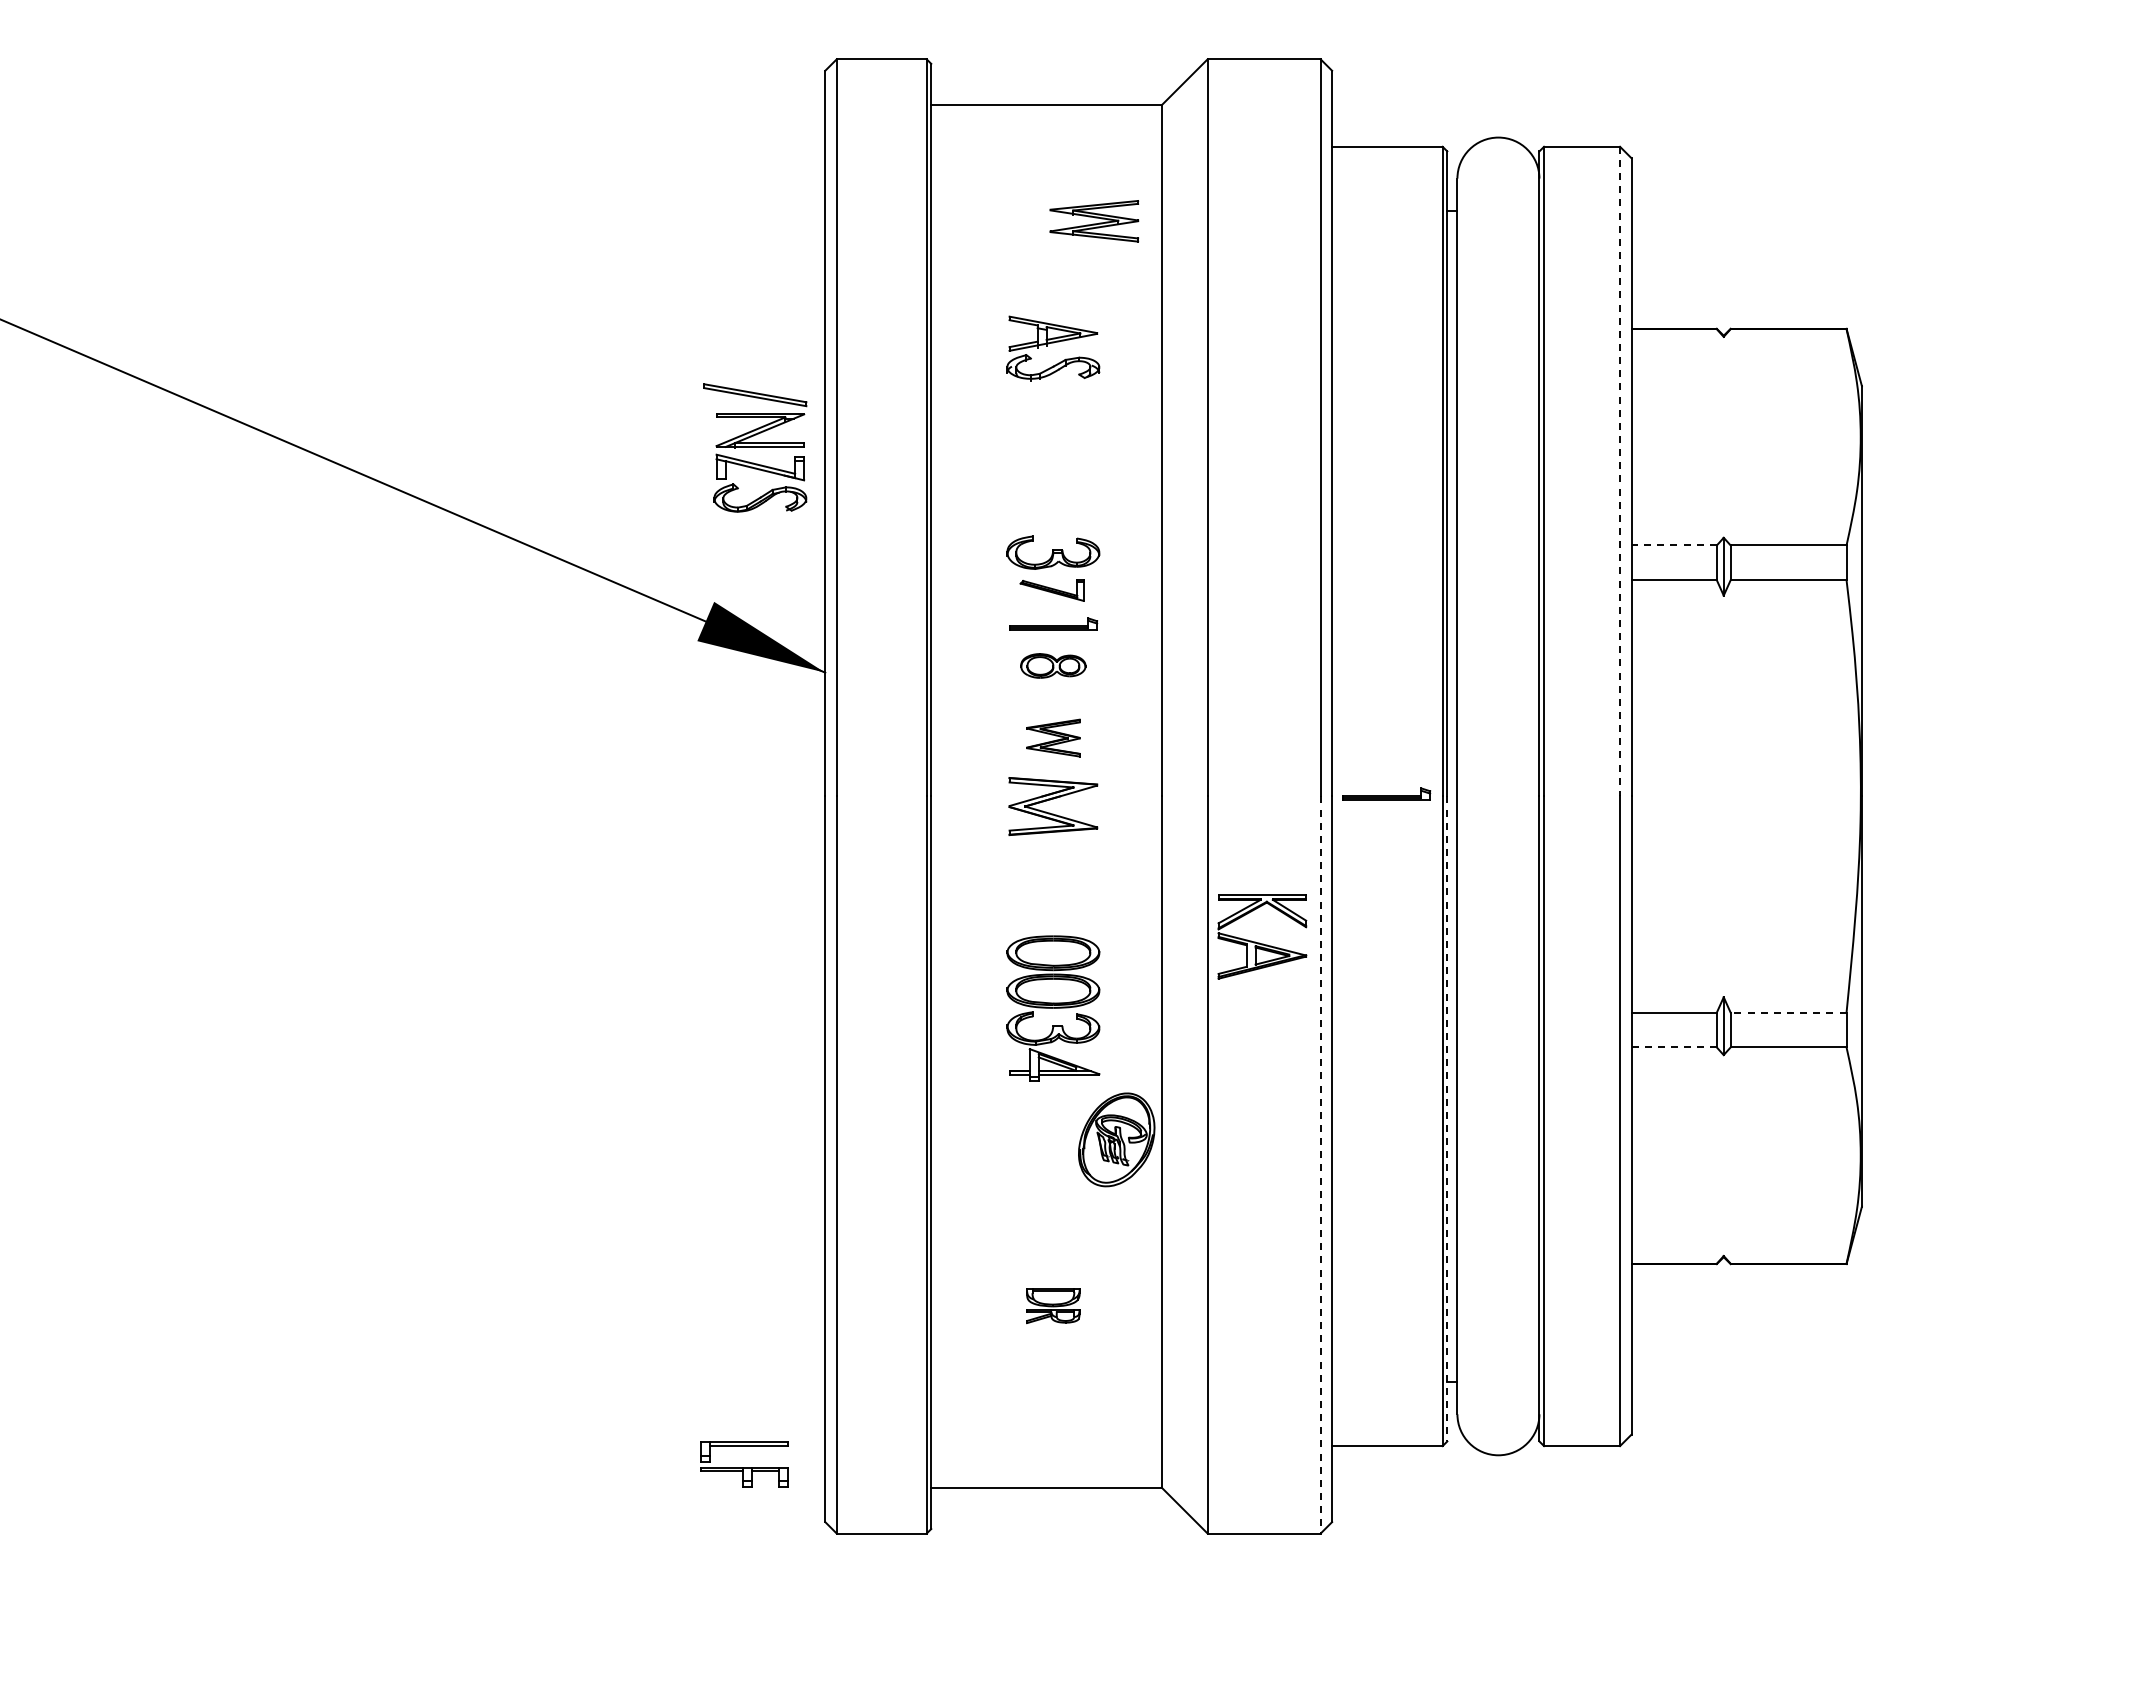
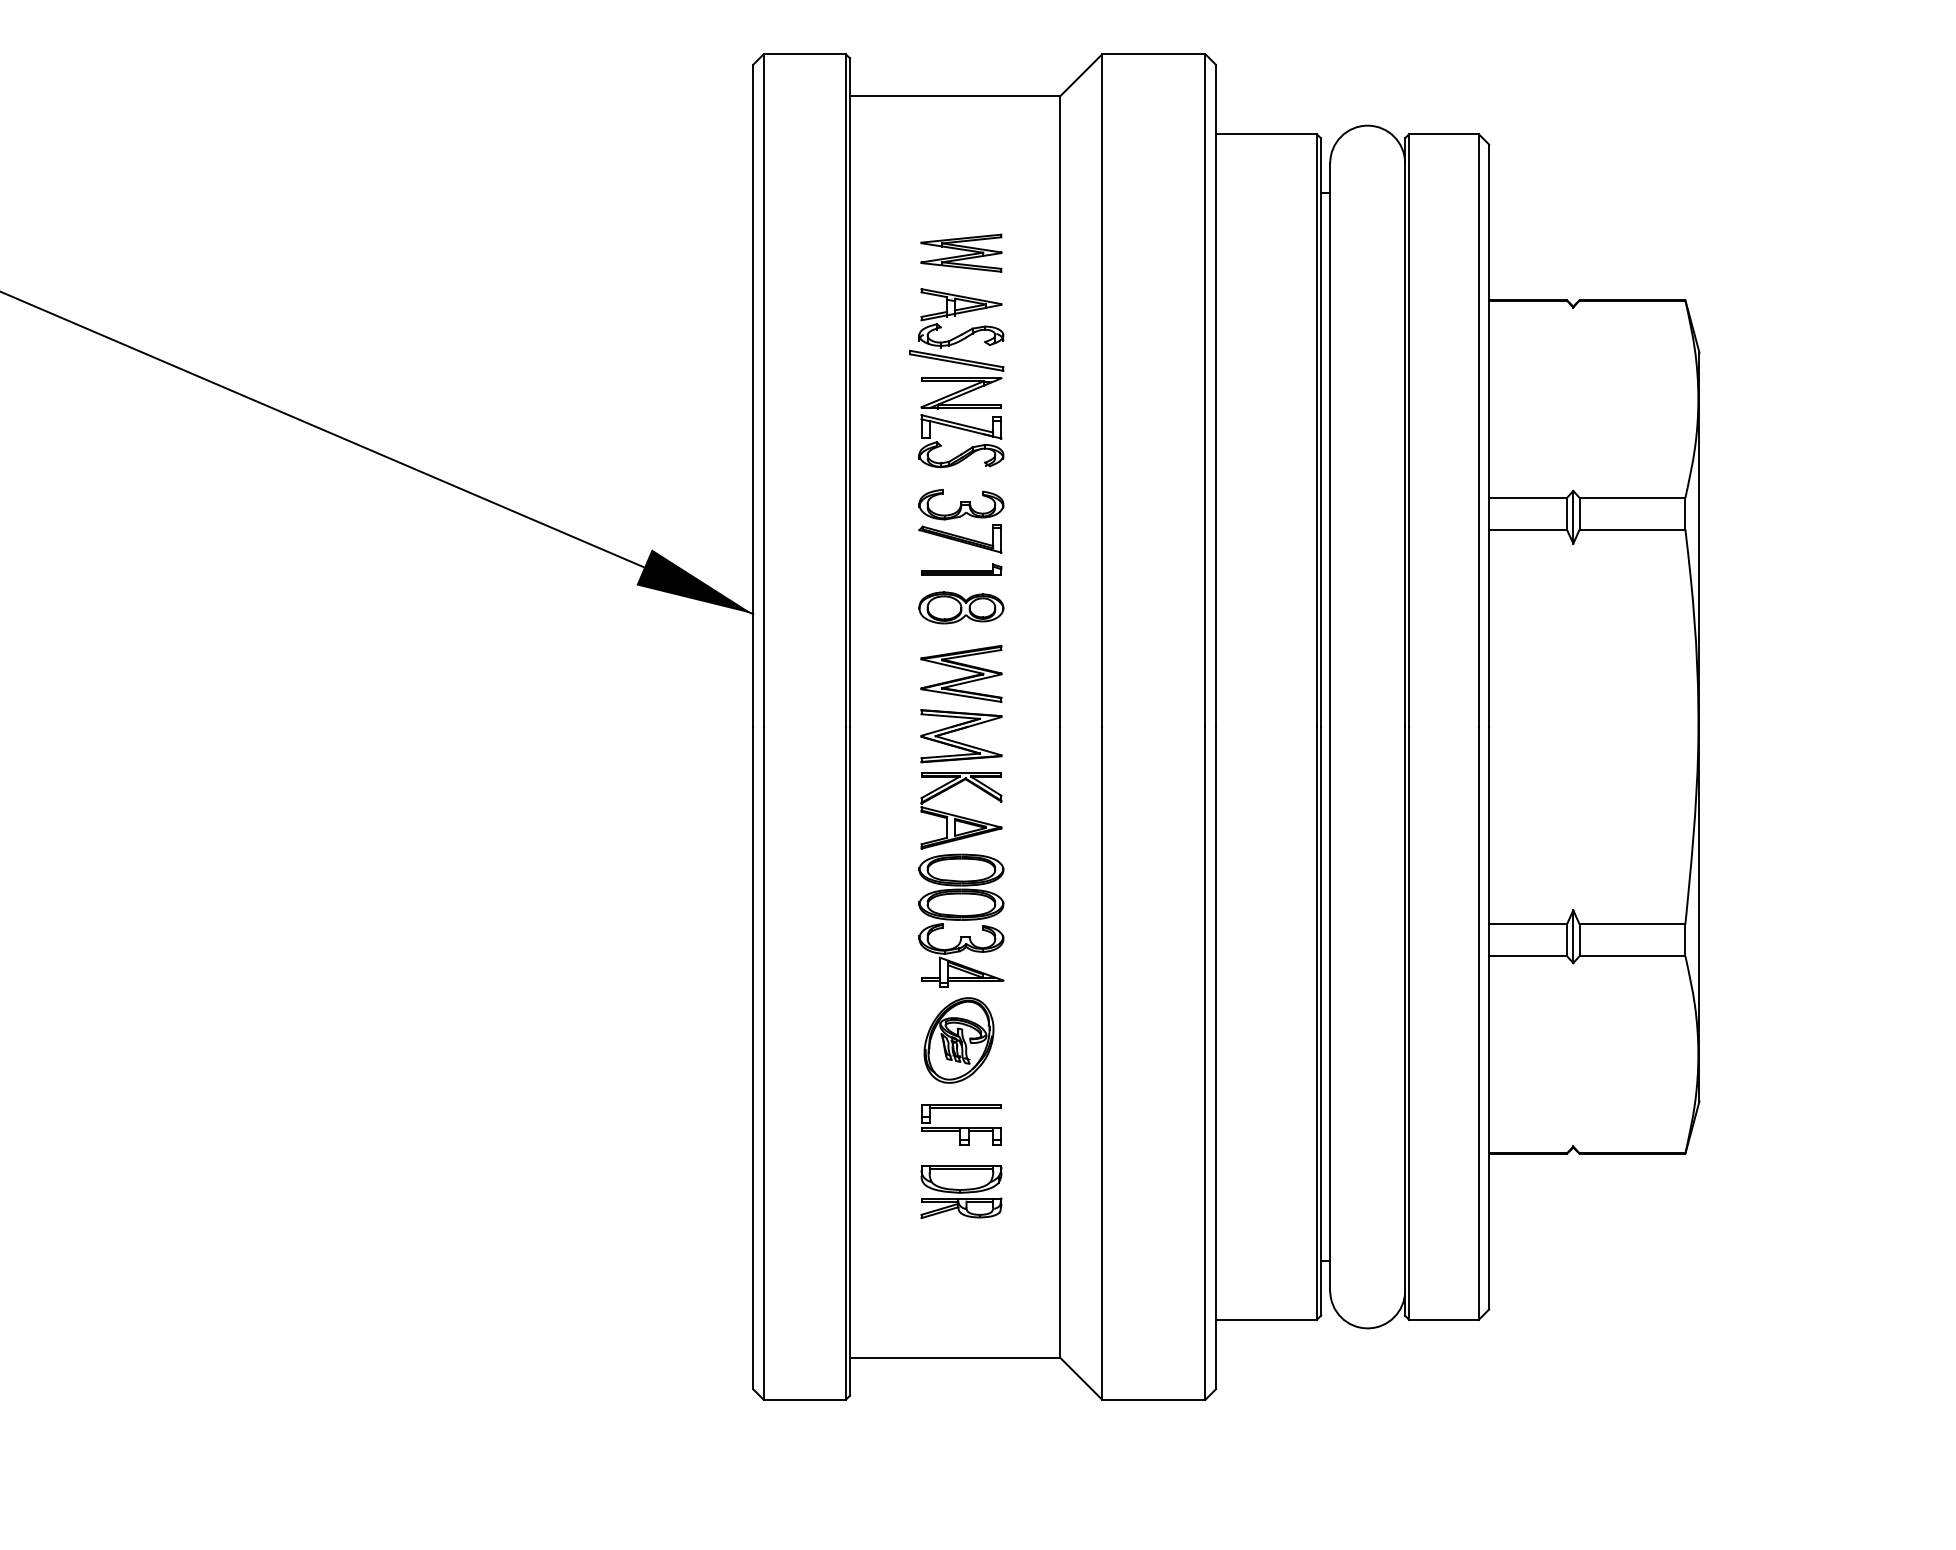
part: (1094, 221) -> (961, 253), moved
part: (755, 447) -> (957, 408), moved
line: (1620, 471) -> (1479, 430), dashed -> solid
line: (1674, 545) -> (1528, 497), dashed -> solid
part: (1051, 590) -> (959, 539), size x1.43
part: (1053, 665) -> (961, 607), size x1.43
part: (1053, 737) -> (961, 673), size x1.67
part: (1386, 793) -> (1265, 724), removed
part: (1259, 942) -> (958, 815), moved
line: (1788, 1012) -> (1632, 924), dashed -> solid
line: (1674, 1047) -> (1528, 956), dashed -> solid
line: (1447, 1118) -> (1321, 1020), dashed -> solid
part: (1116, 1139) -> (958, 1040), moved
line: (1320, 1165) -> (1205, 1063), dashed -> solid
part: (1053, 1305) -> (961, 1191), size x1.67
part: (744, 1464) -> (961, 1125), moved

